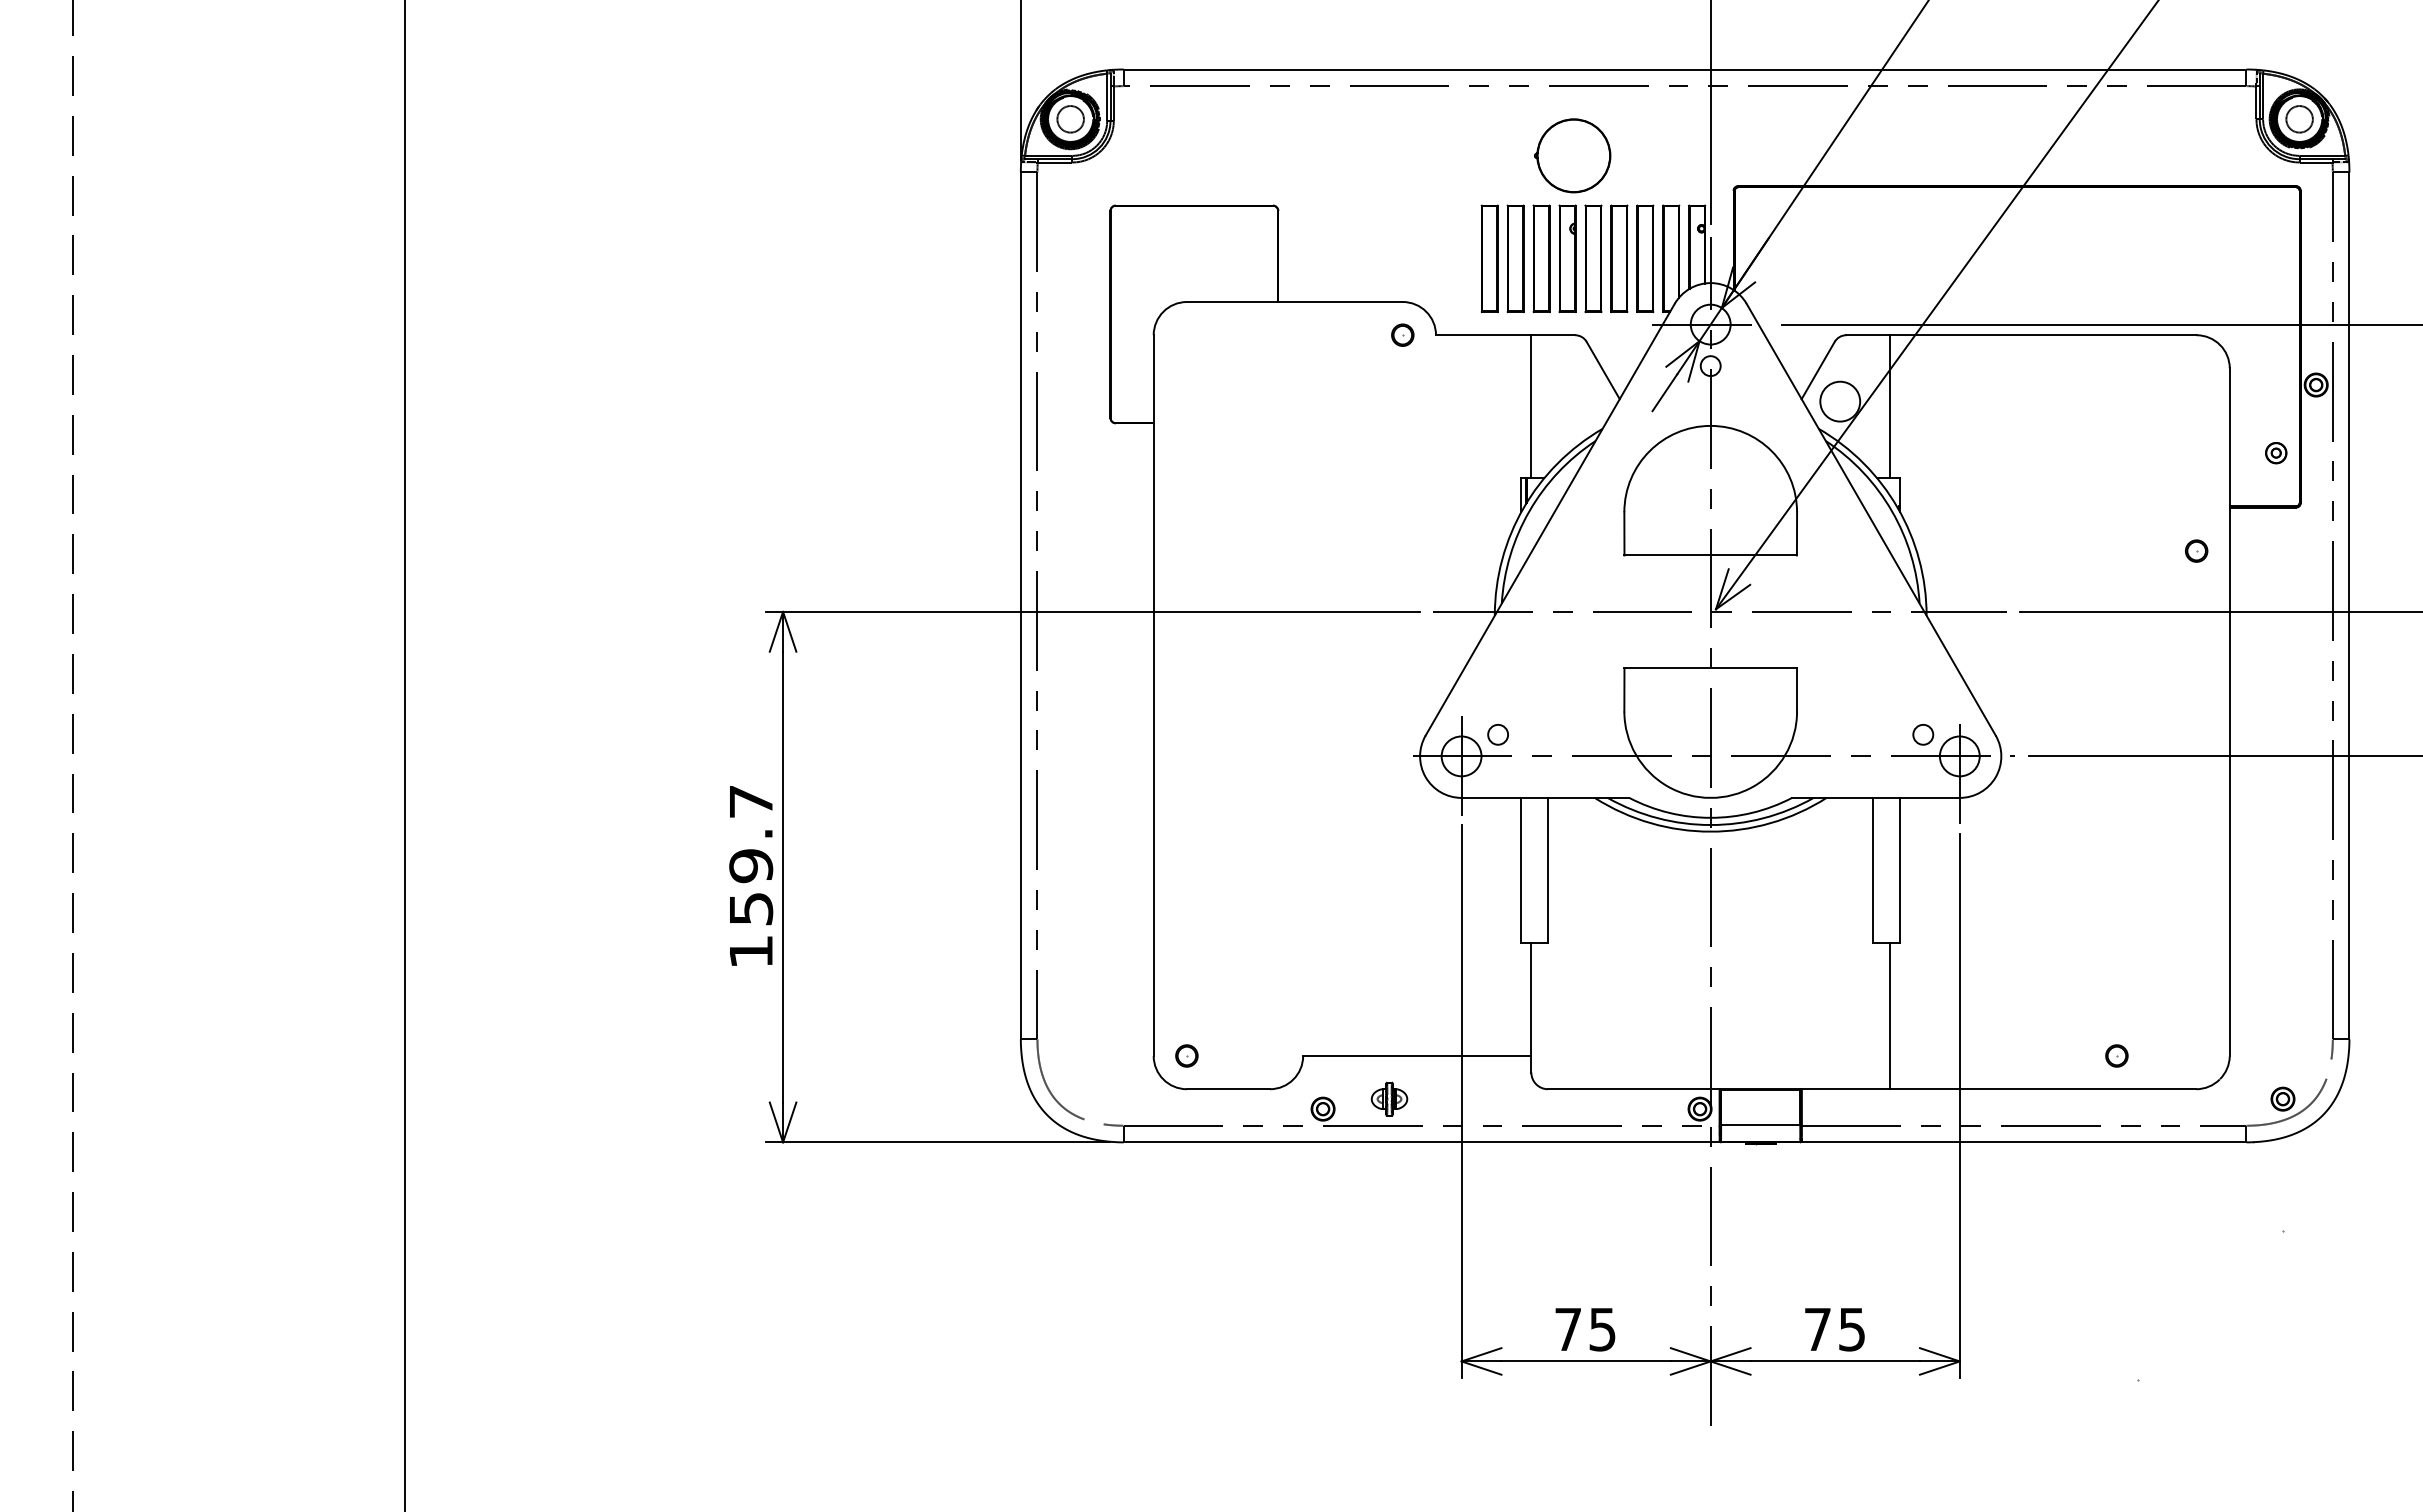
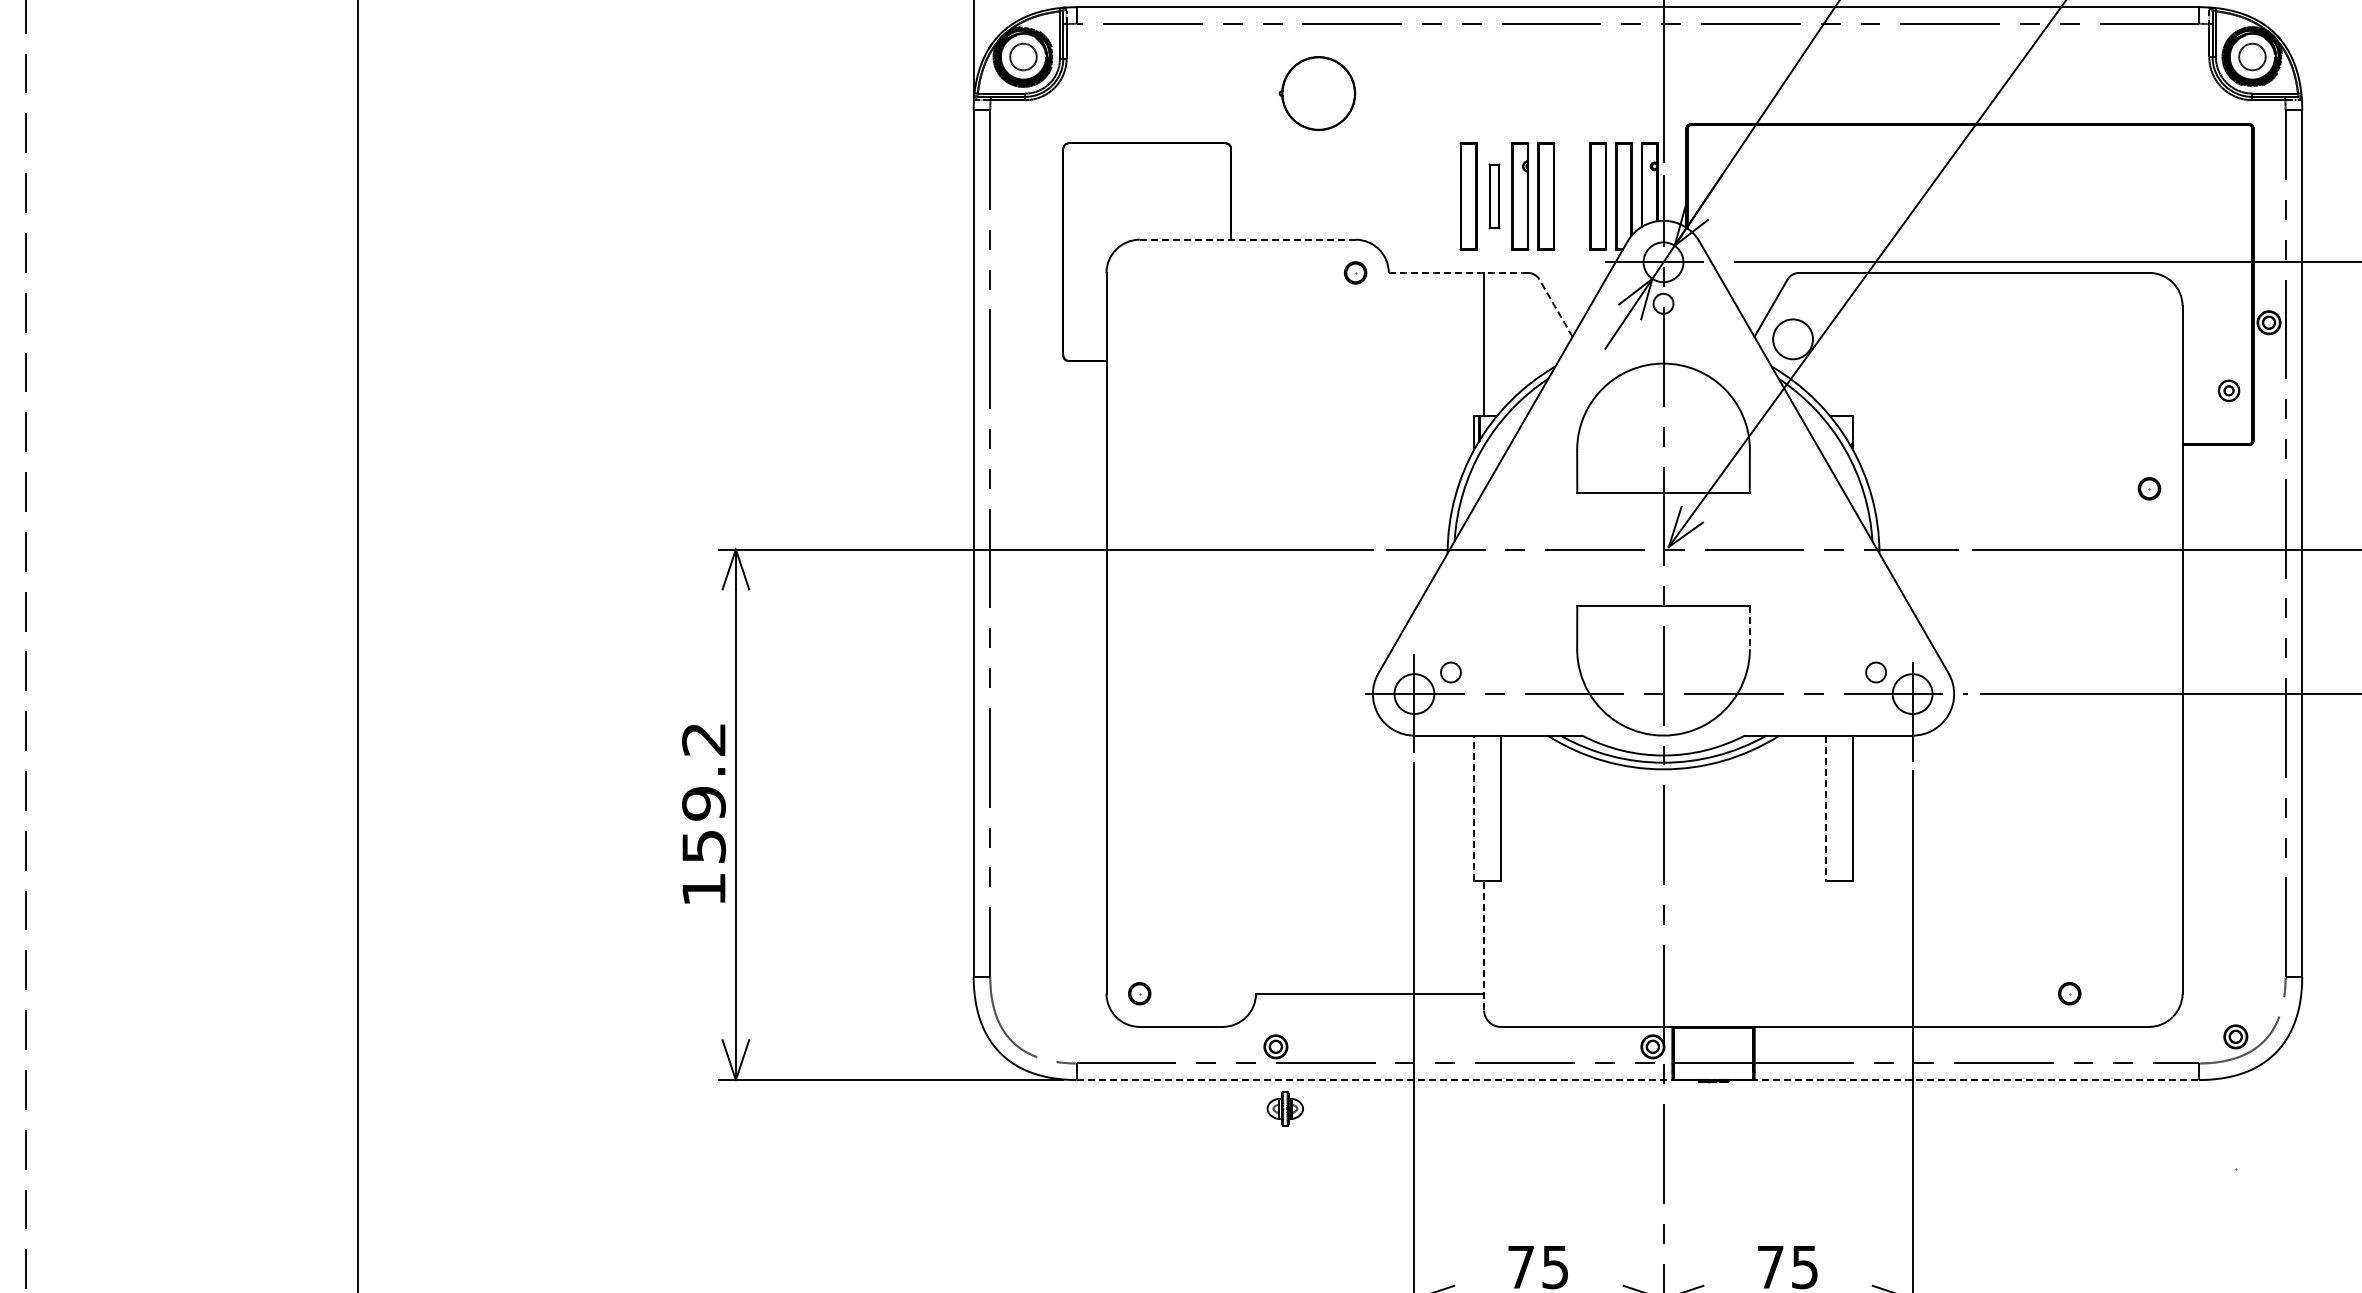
part: (1572, 155) -> (1317, 93), moved
part: (1489, 258) -> (1442, 196), removed
part: (1541, 258) -> (1494, 196), size x0.6
part: (1619, 258) -> (1572, 196), removed
line: (1294, 302) -> (1247, 240), solid -> dashed
line: (1505, 335) -> (1458, 273), solid -> dashed
line: (1602, 370) -> (1555, 308), solid -> dashed
line: (1890, 406) -> (1843, 344), removed
line: (1797, 689) -> (1750, 627), solid -> dashed
text: (750, 802) -> (703, 740), 159.7 -> 159.2
line: (1521, 870) -> (1474, 808), solid -> dashed
line: (1873, 870) -> (1826, 808), solid -> dashed
line: (1531, 1007) -> (1484, 945), solid -> dashed
line: (1890, 1016) -> (1843, 954), removed
part: (1389, 1098) -> (1285, 1108), moved
line: (1421, 1142) -> (1374, 1080), solid -> dashed
line: (2011, 1142) -> (1964, 1080), solid -> dashed

